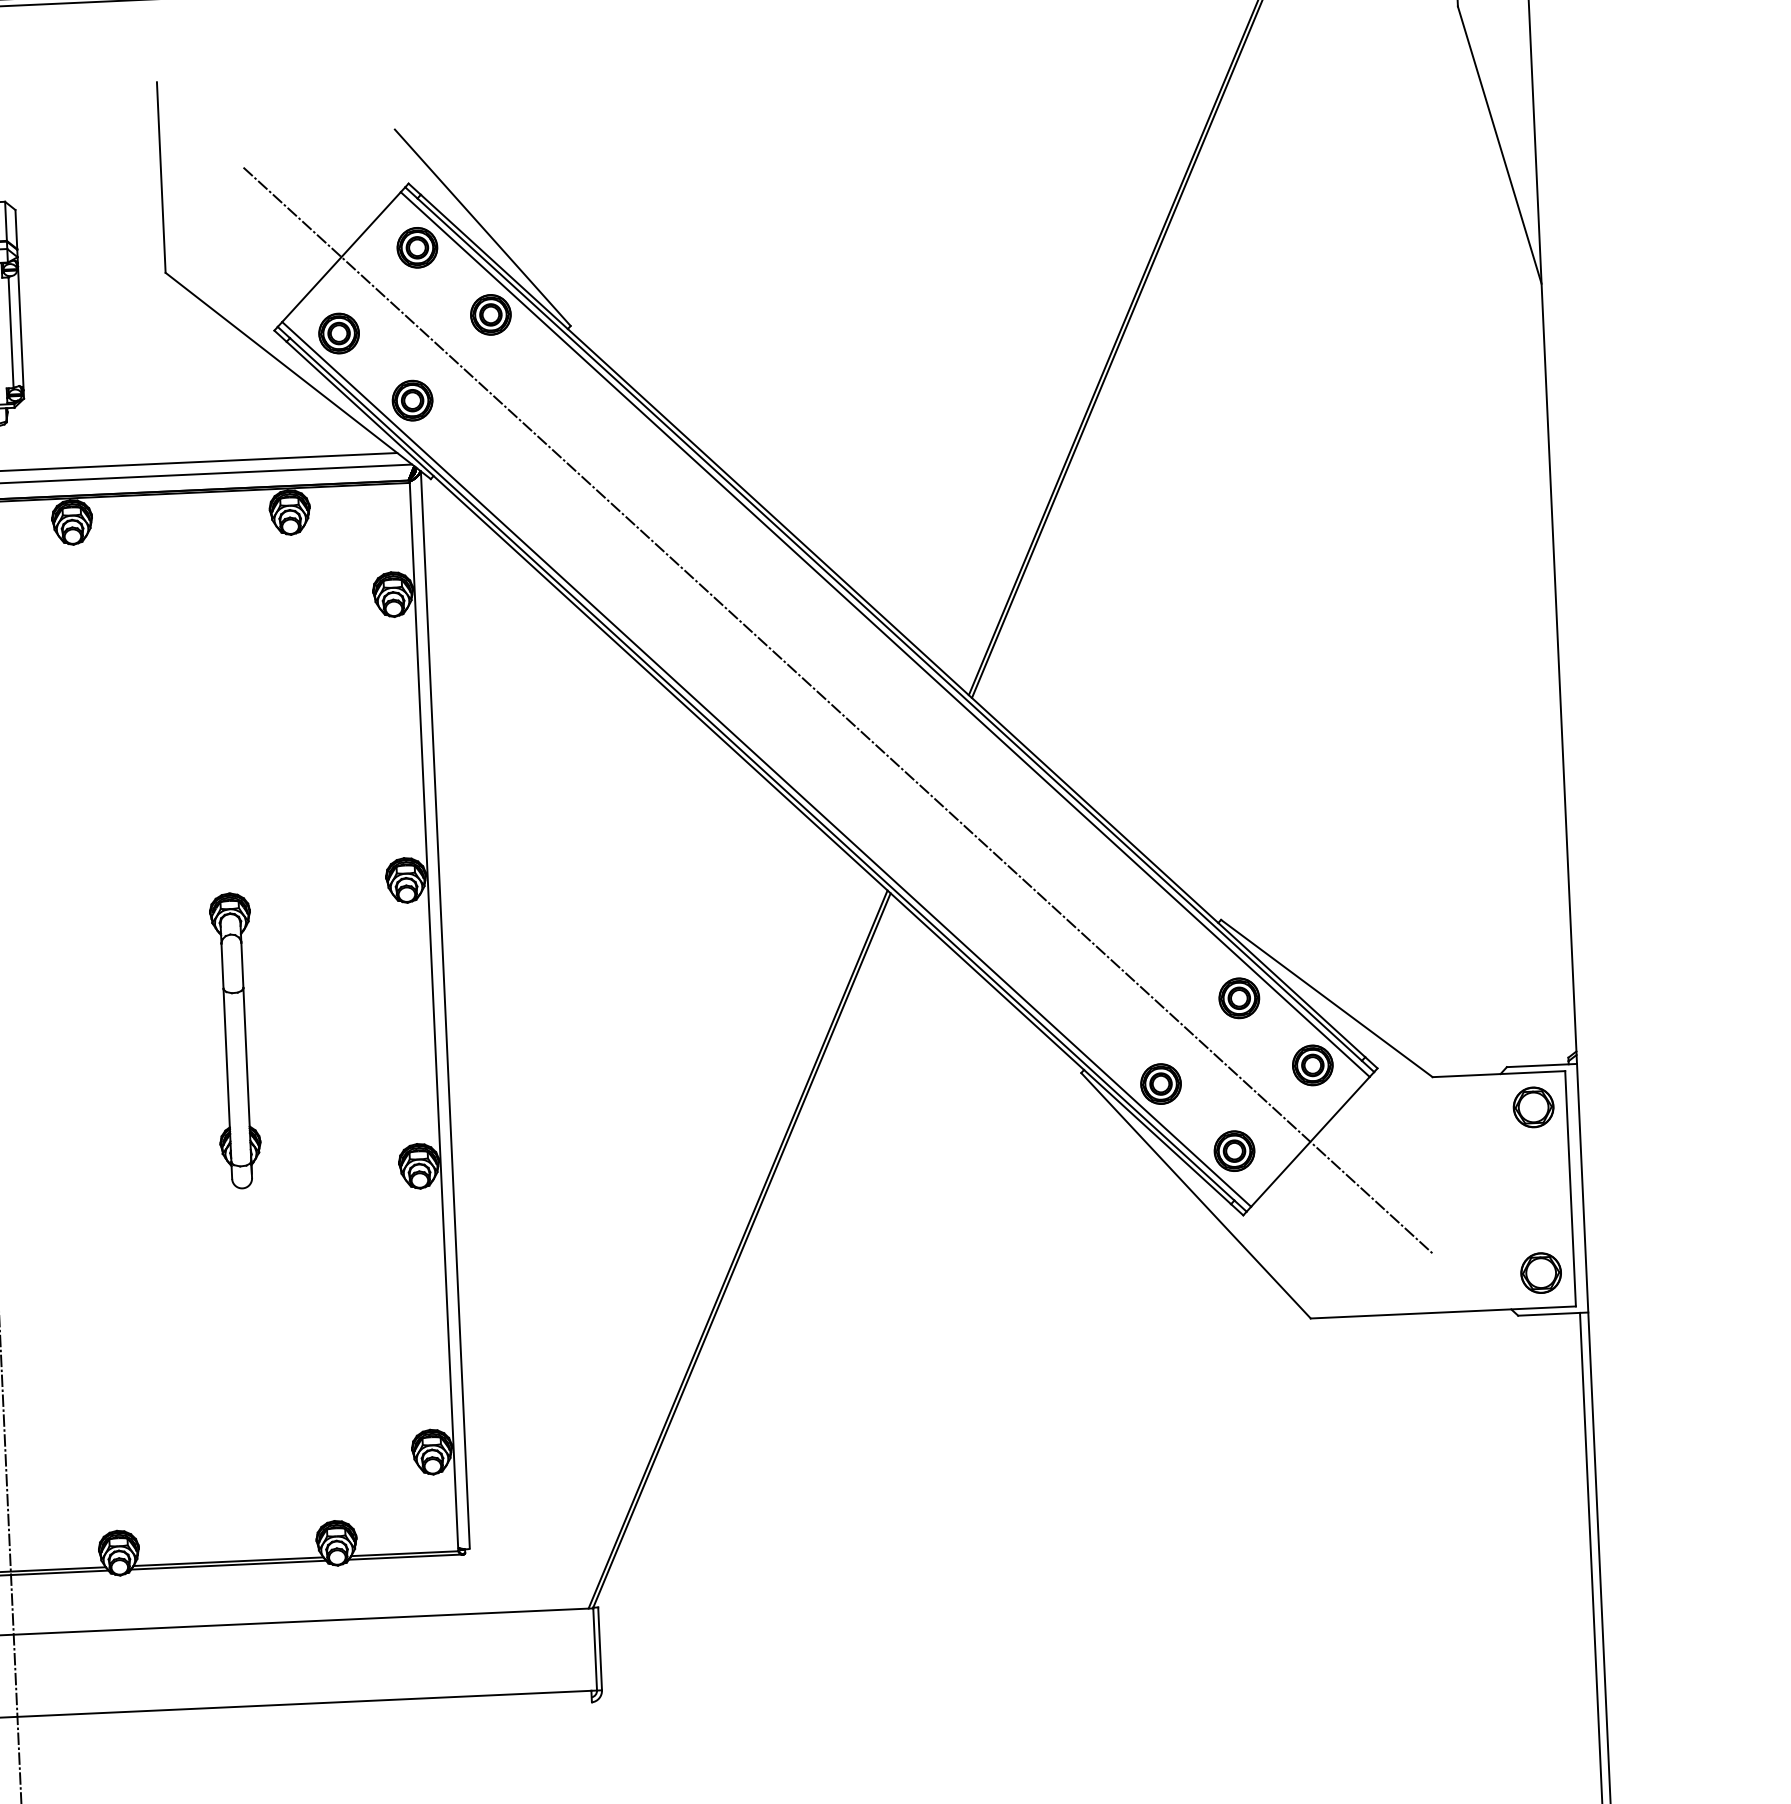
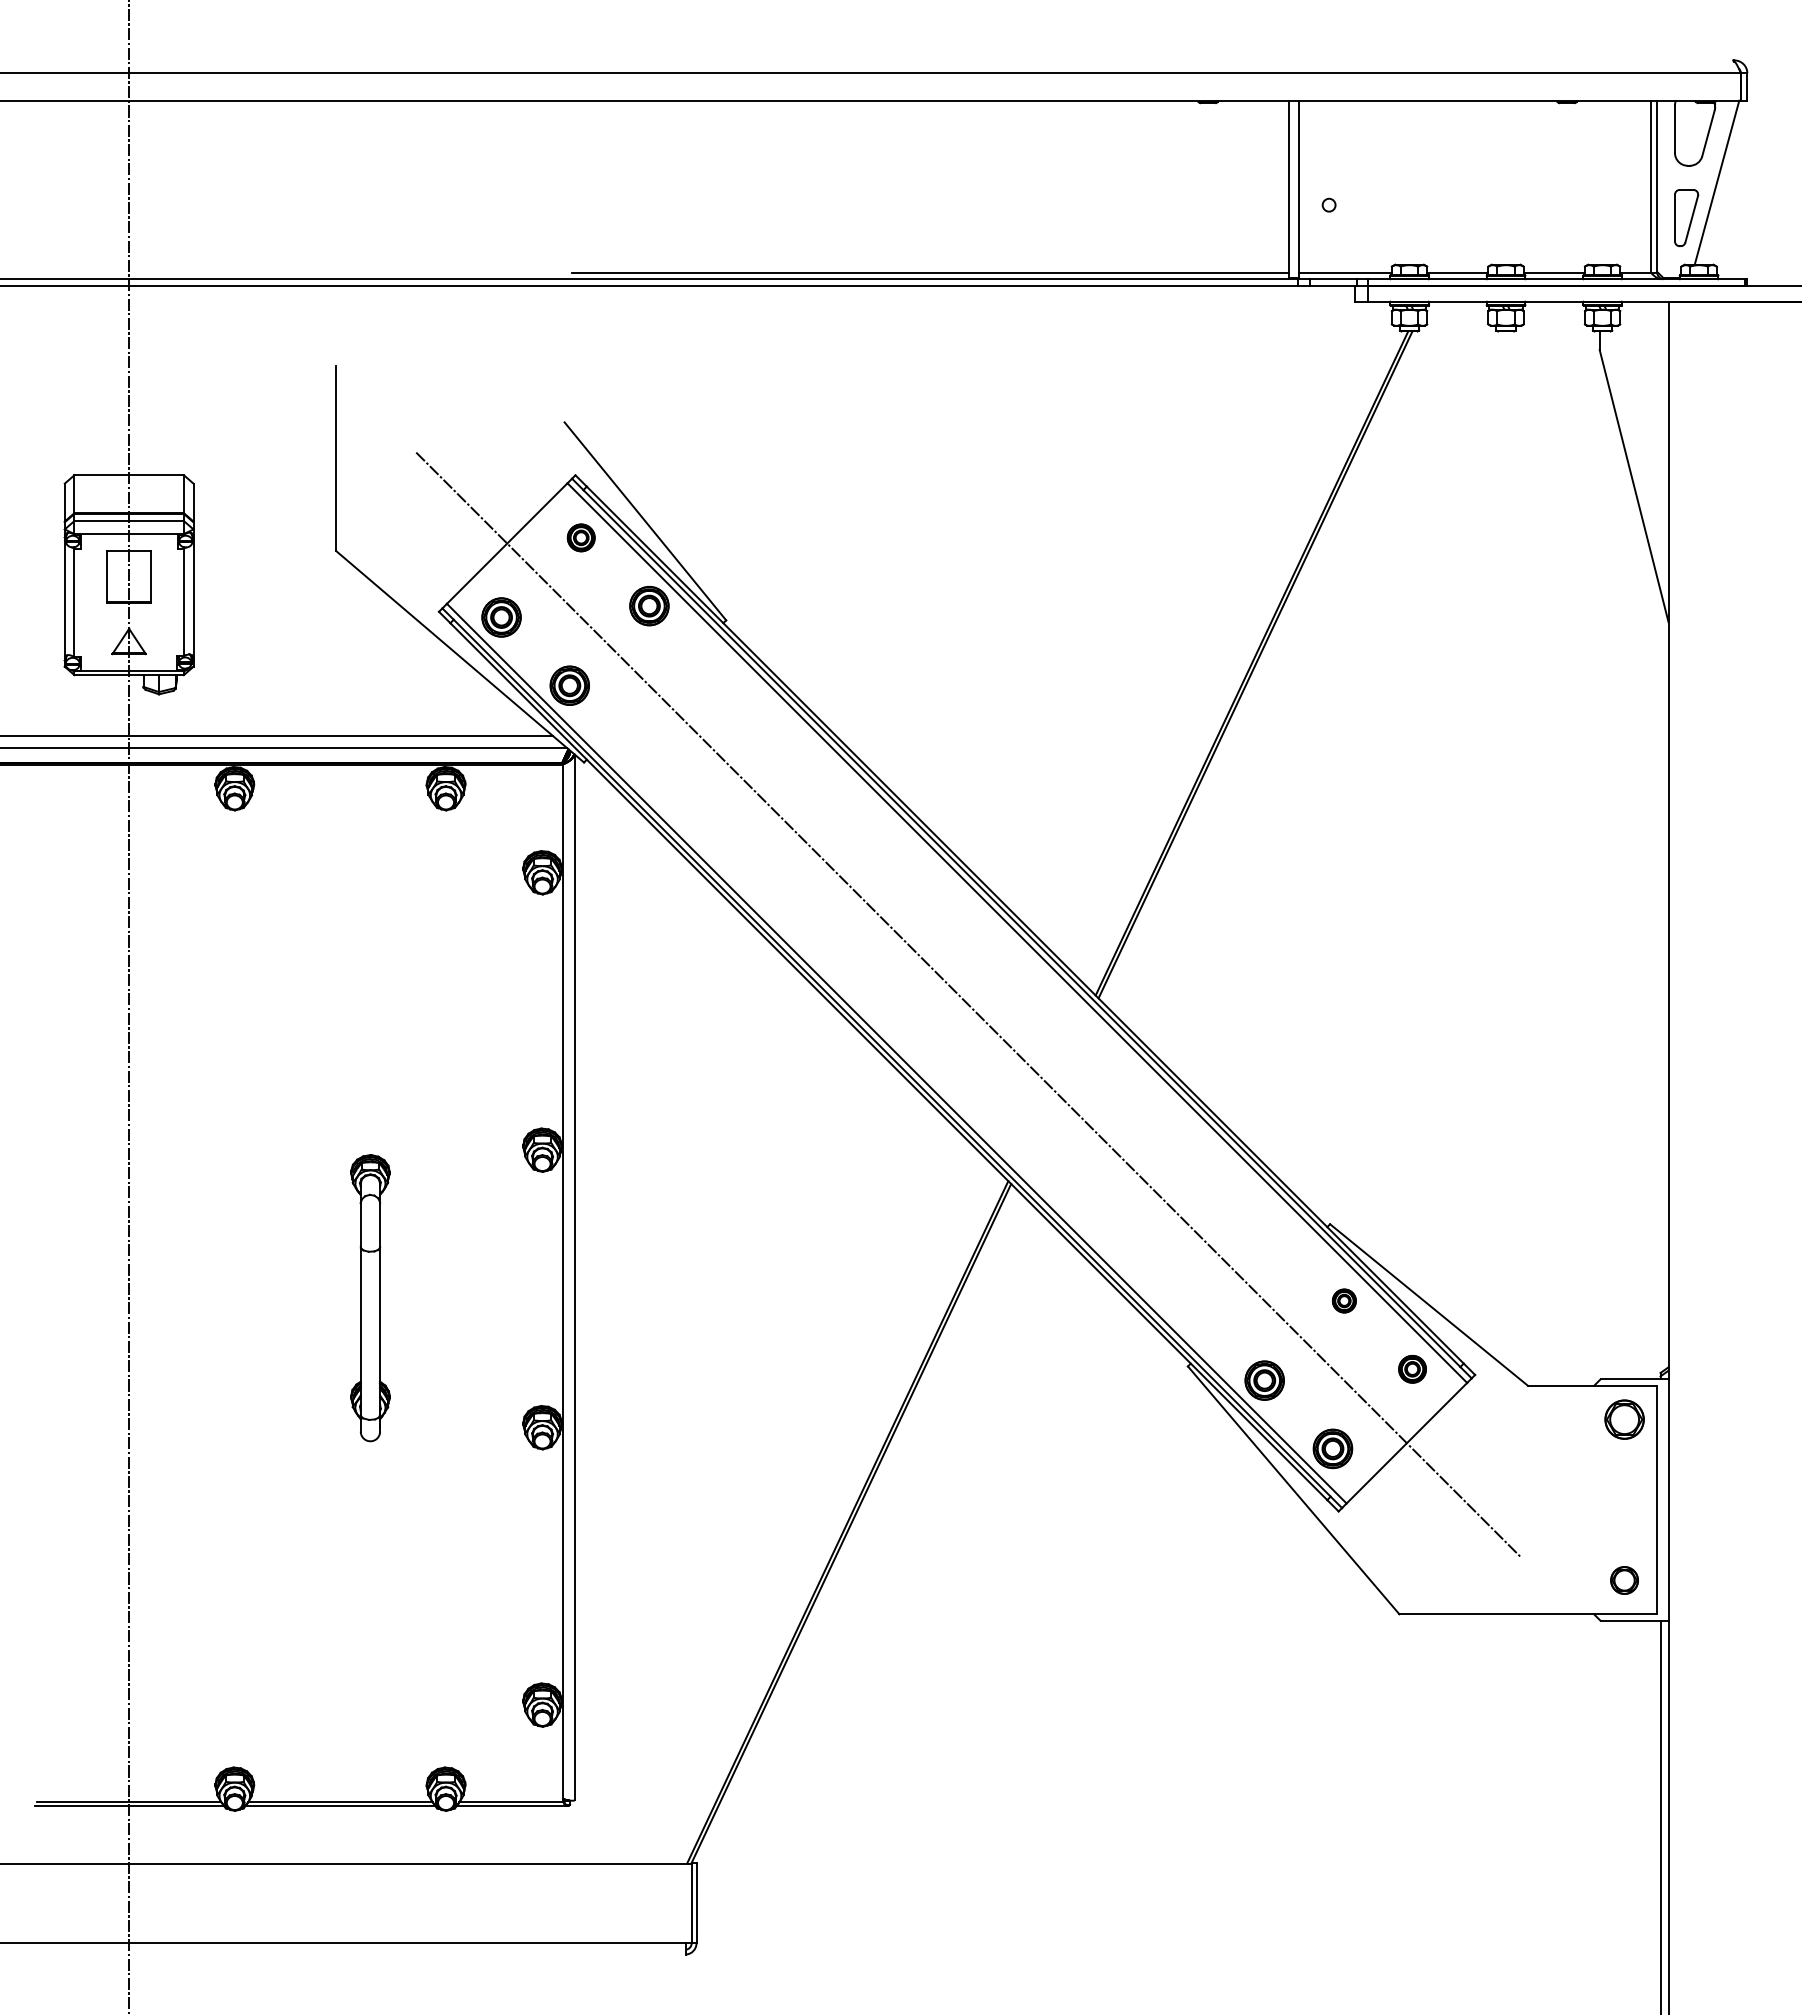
part: (417, 247) -> (581, 537), size x0.7
part: (1239, 997) -> (1344, 1300), size x0.6
part: (1312, 1065) -> (1412, 1369), size x0.7
part: (1541, 1273) -> (1624, 1580), size x0.7

